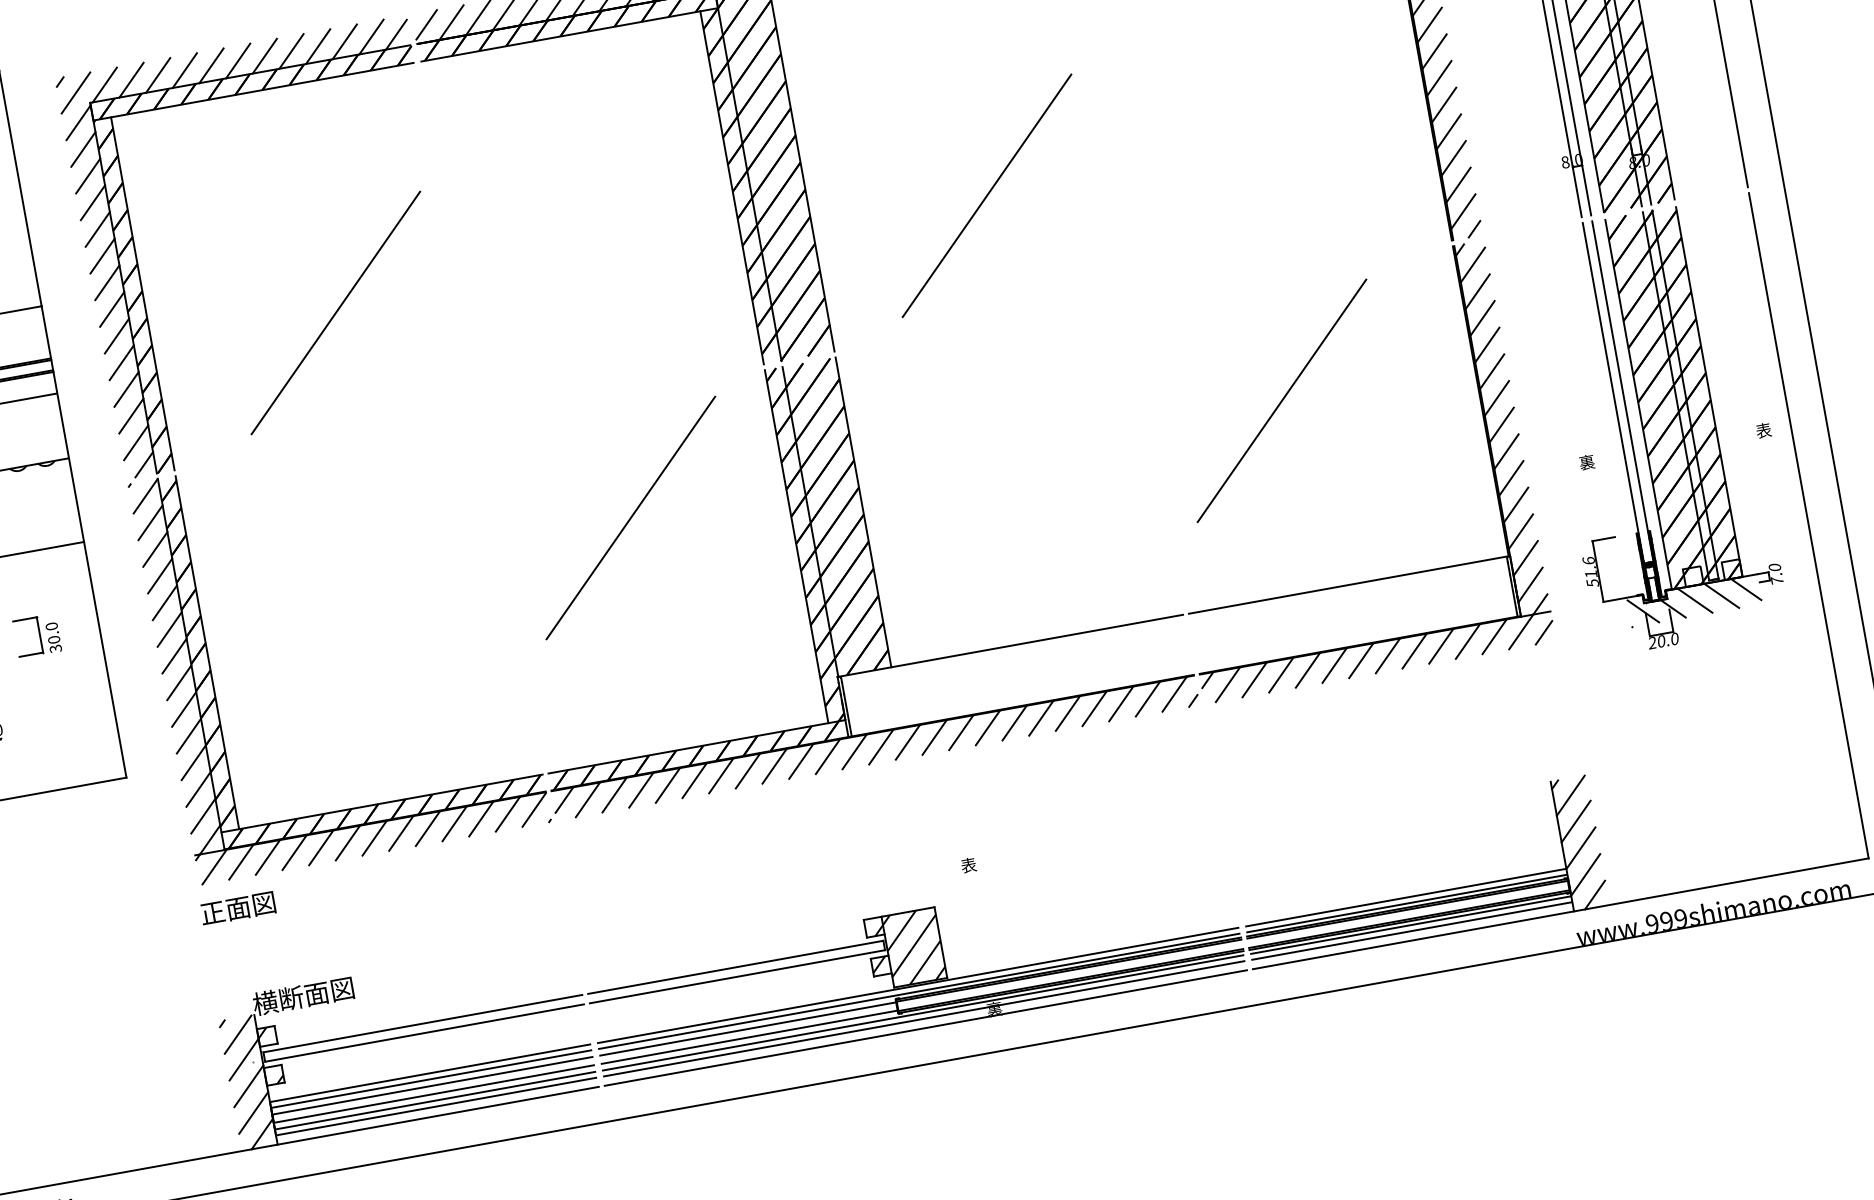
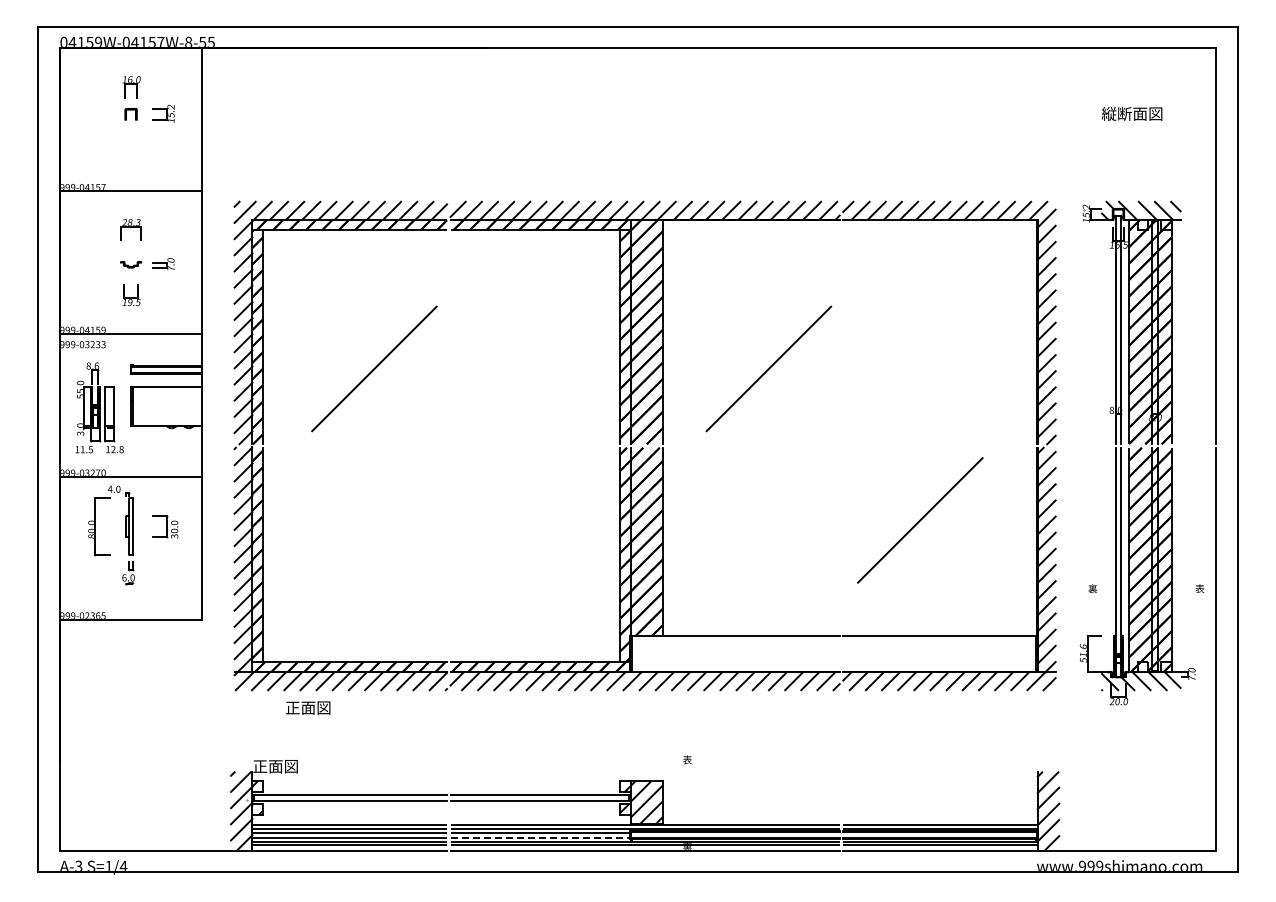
line: (630, 518) -> (525, 520), removed
text: (238, 907) -> (308, 707), moved
text: (303, 996) -> (283, 766), 横断面図 -> 正面図
line: (749, 1037) -> (540, 837), solid -> dashed

